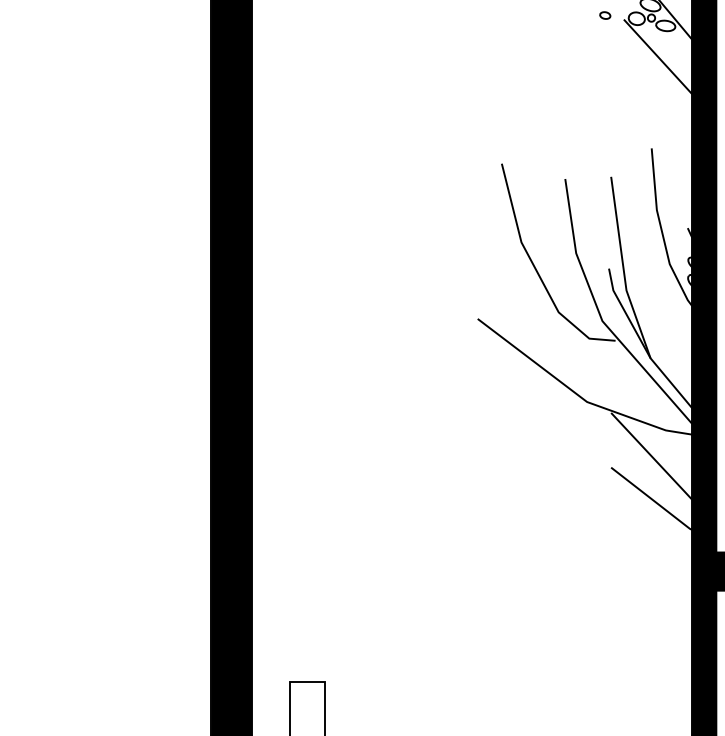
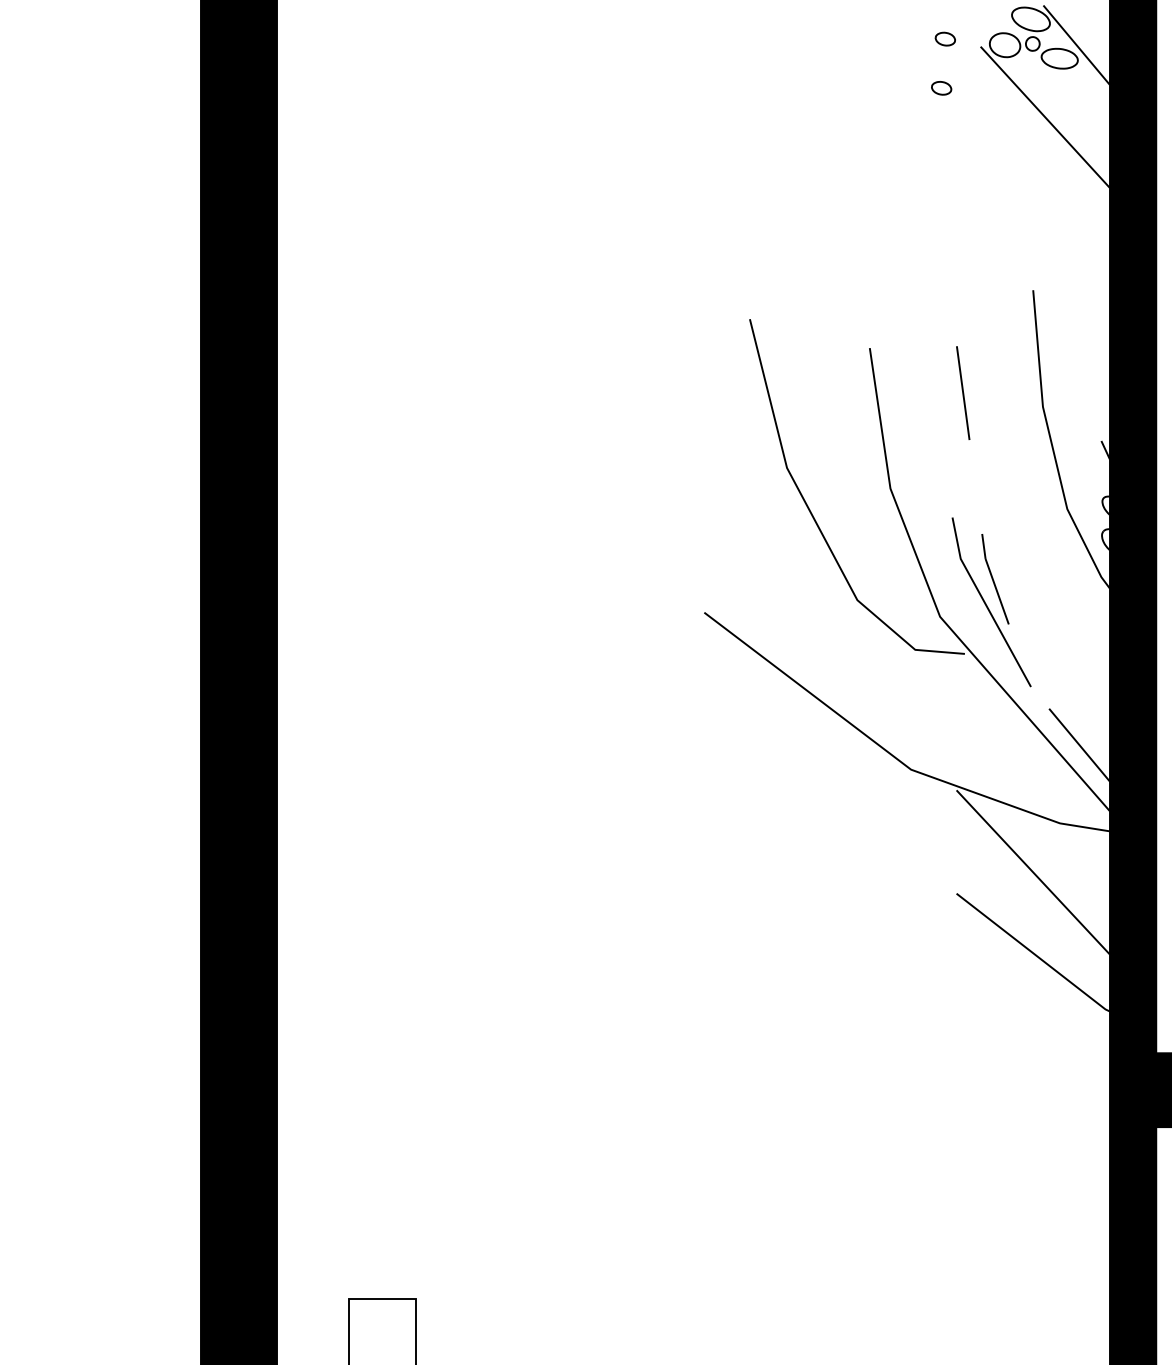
part: (603, 41) -> (942, 88), added
line: (630, 300) -> (993, 577), solid -> dashed

